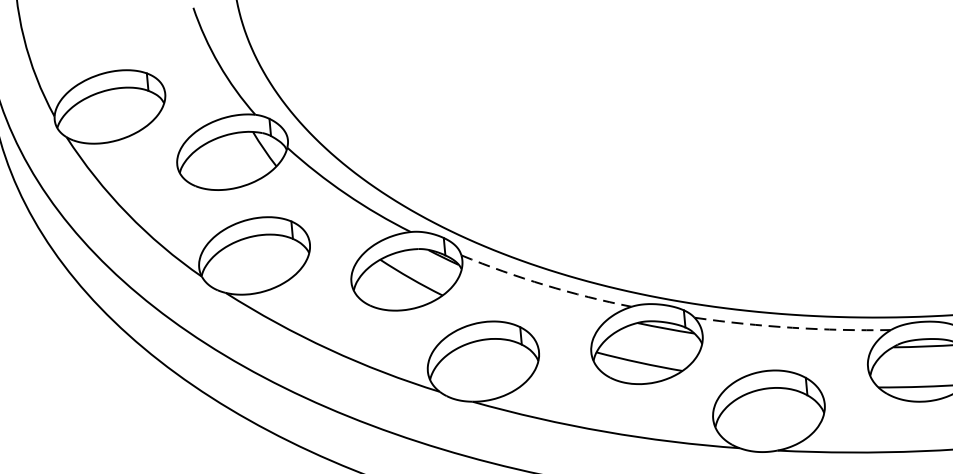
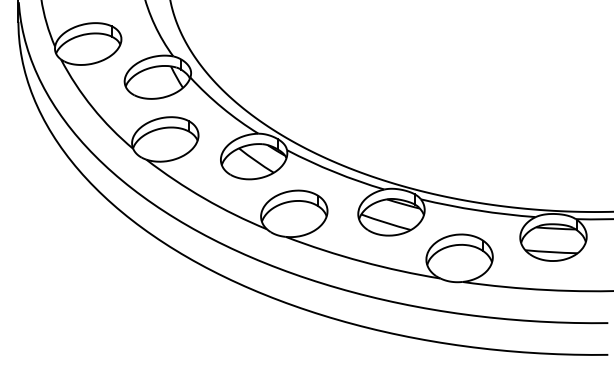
arc: (544, 285) -> (334, 172), dashed -> solid
arc: (791, 327) -> (477, 210), dashed -> solid

